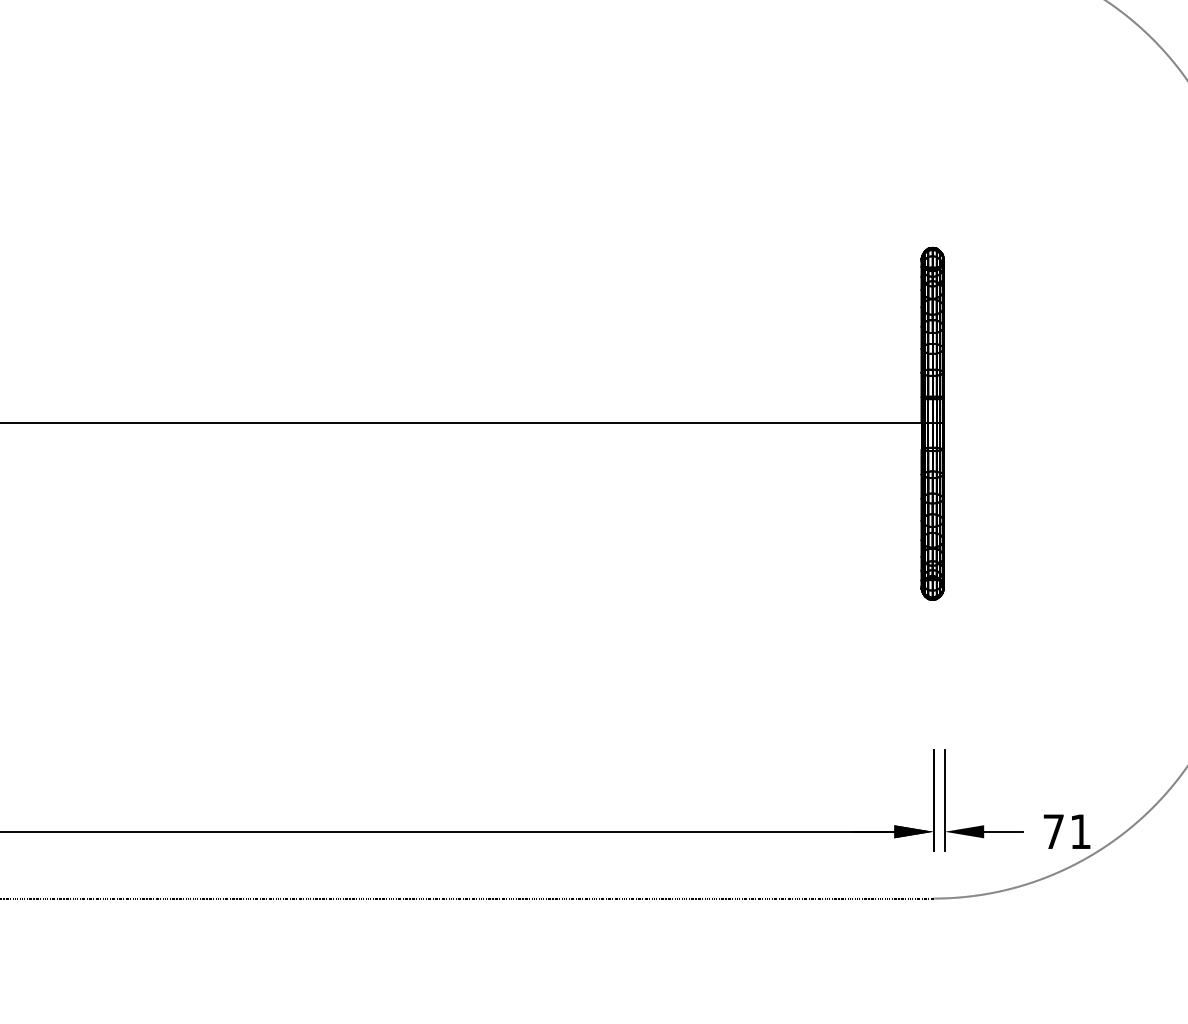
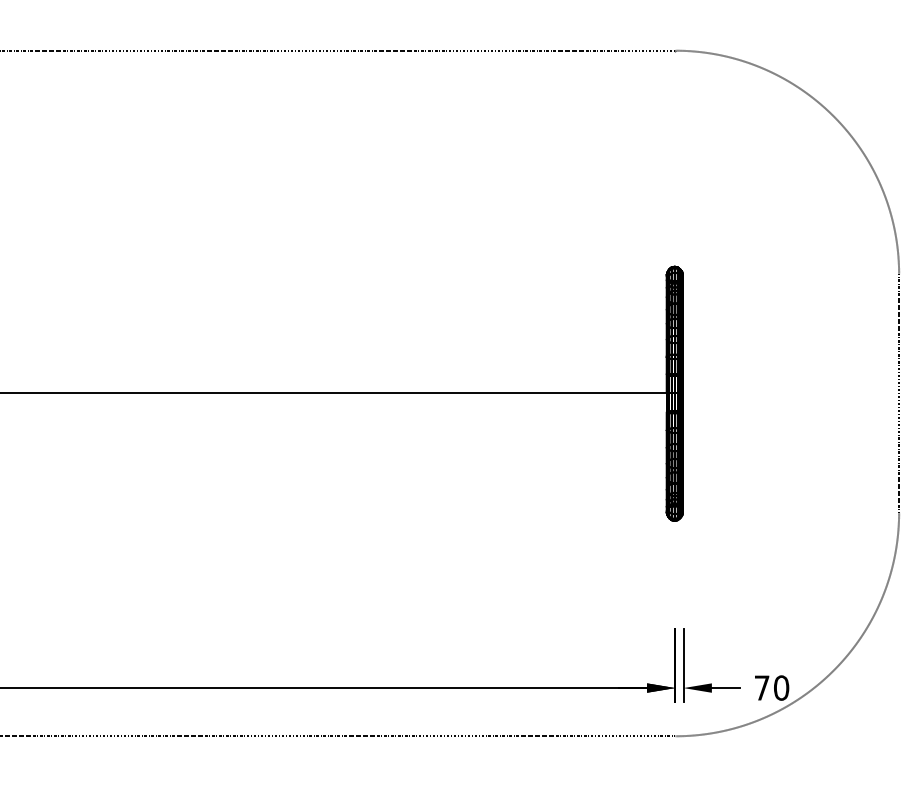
text: (1080, 830) -> (781, 687), 71 -> 70

